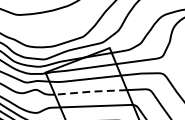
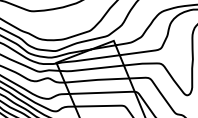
line: (90, 91) -> (96, 79), dashed -> solid

